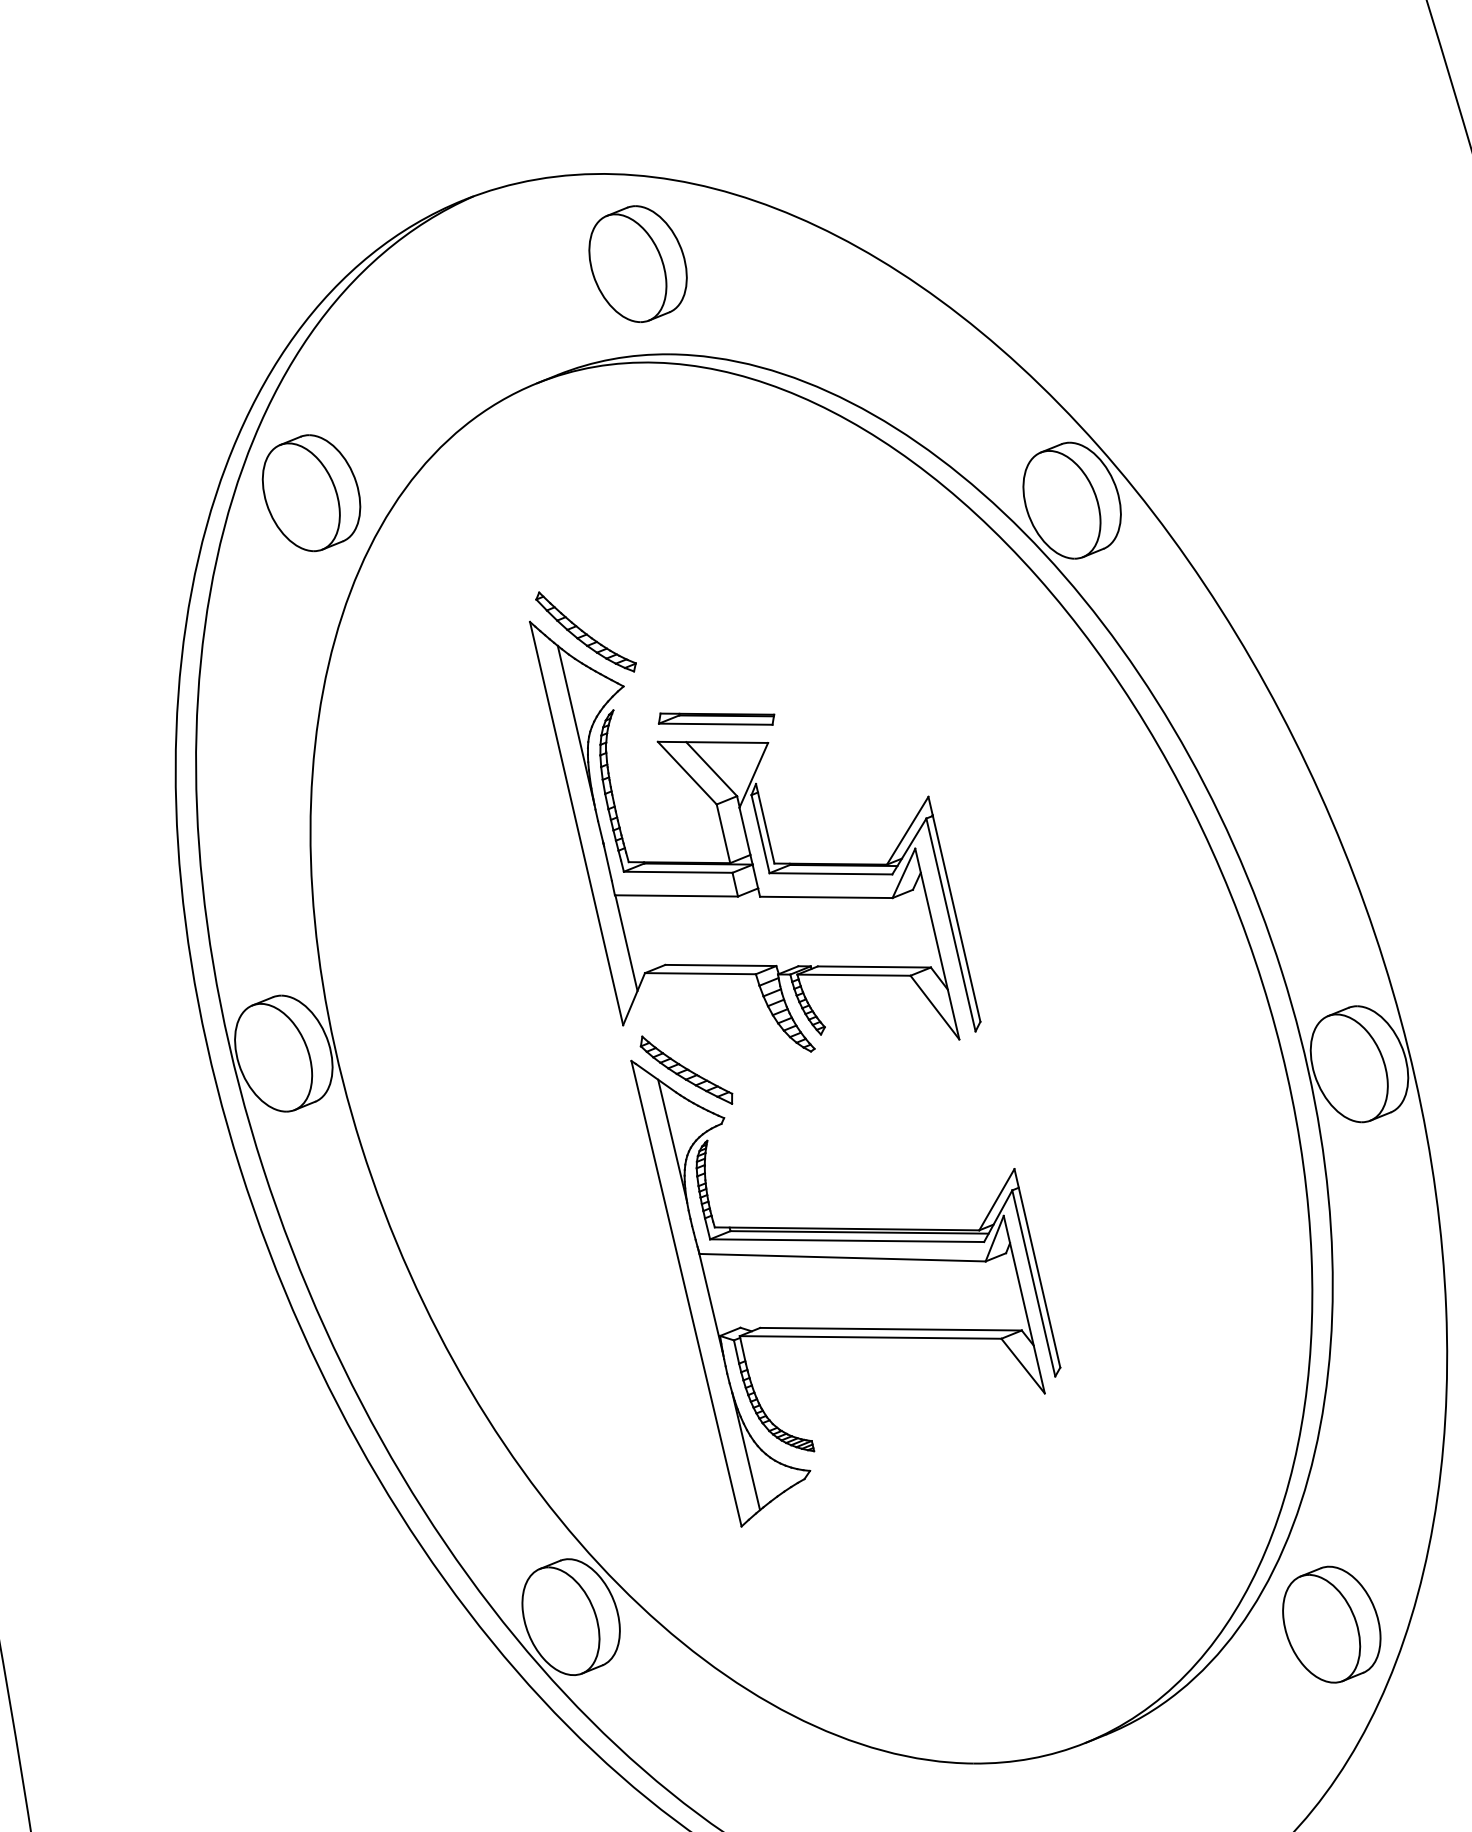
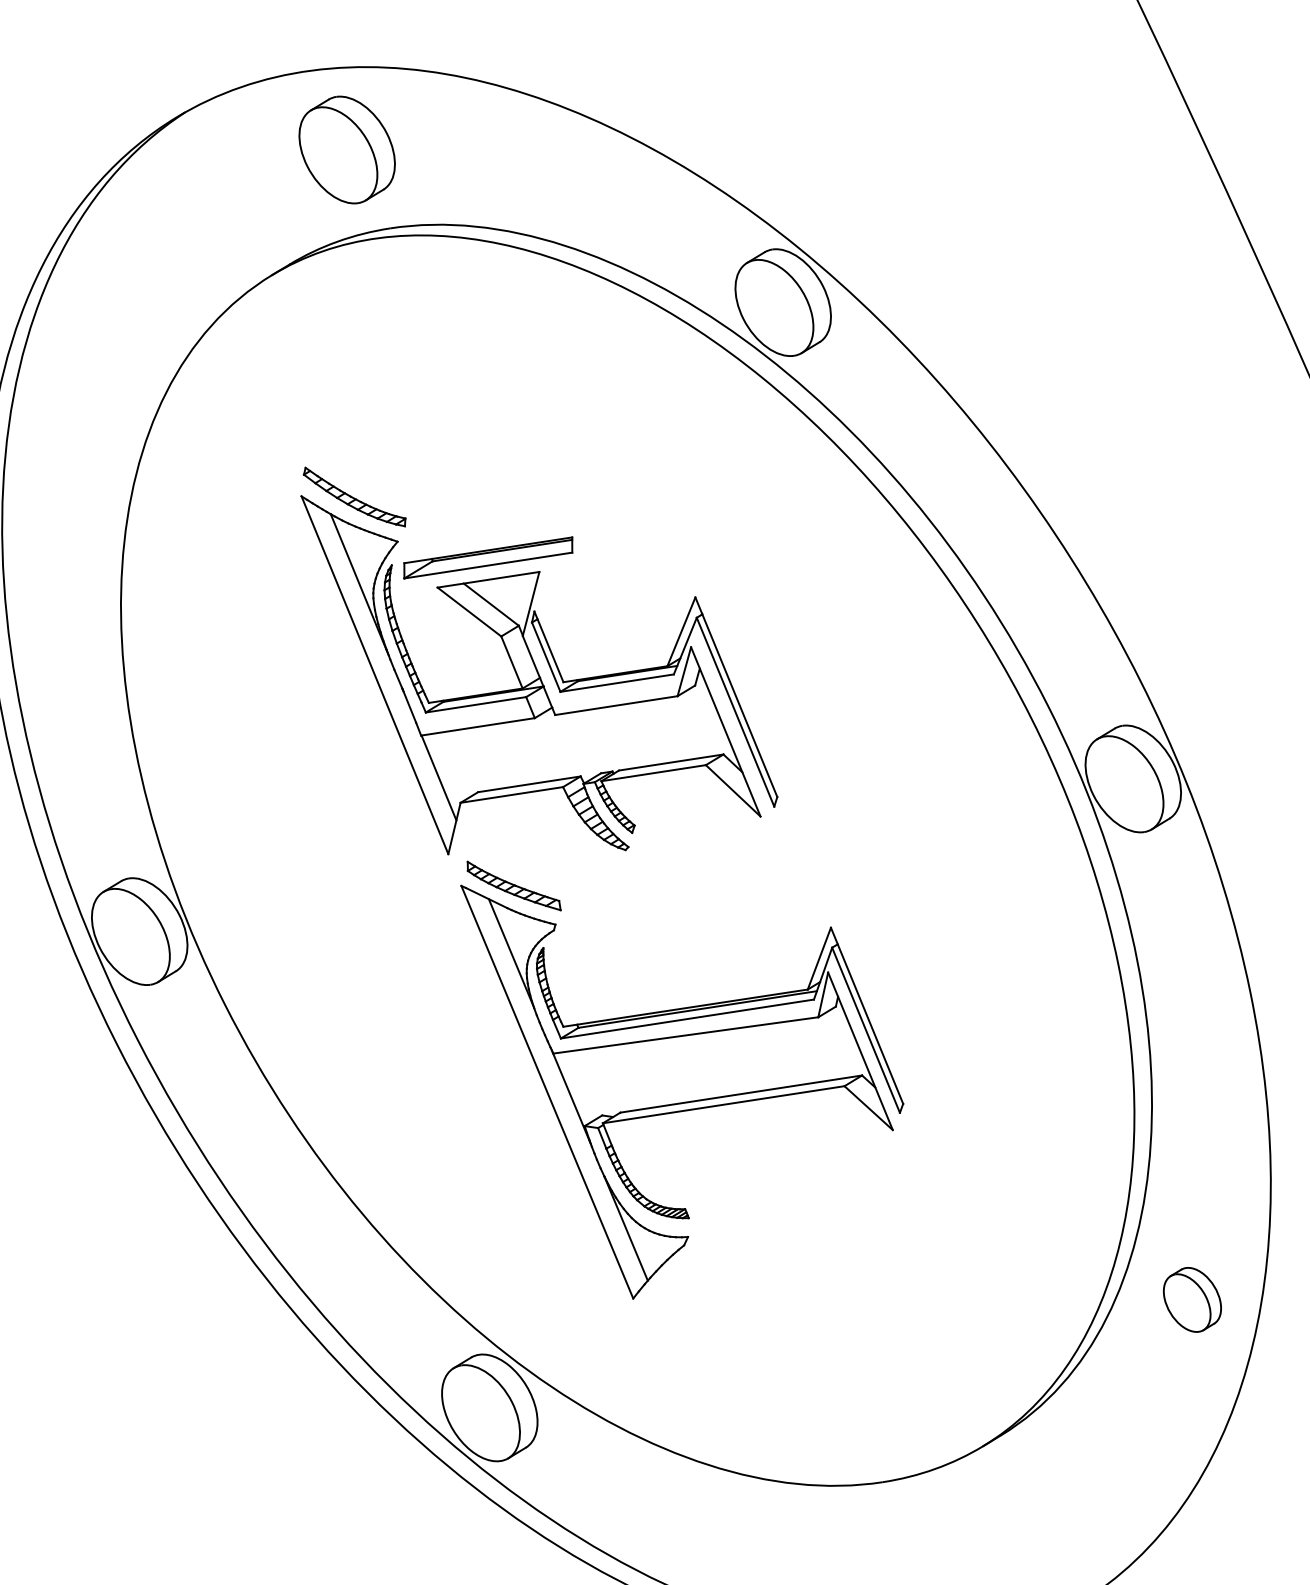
part: (311, 493) -> (80, 410), removed
part: (716, 718) -> (488, 557), size x1.6
part: (1331, 1624) -> (1192, 1299), size x0.6

